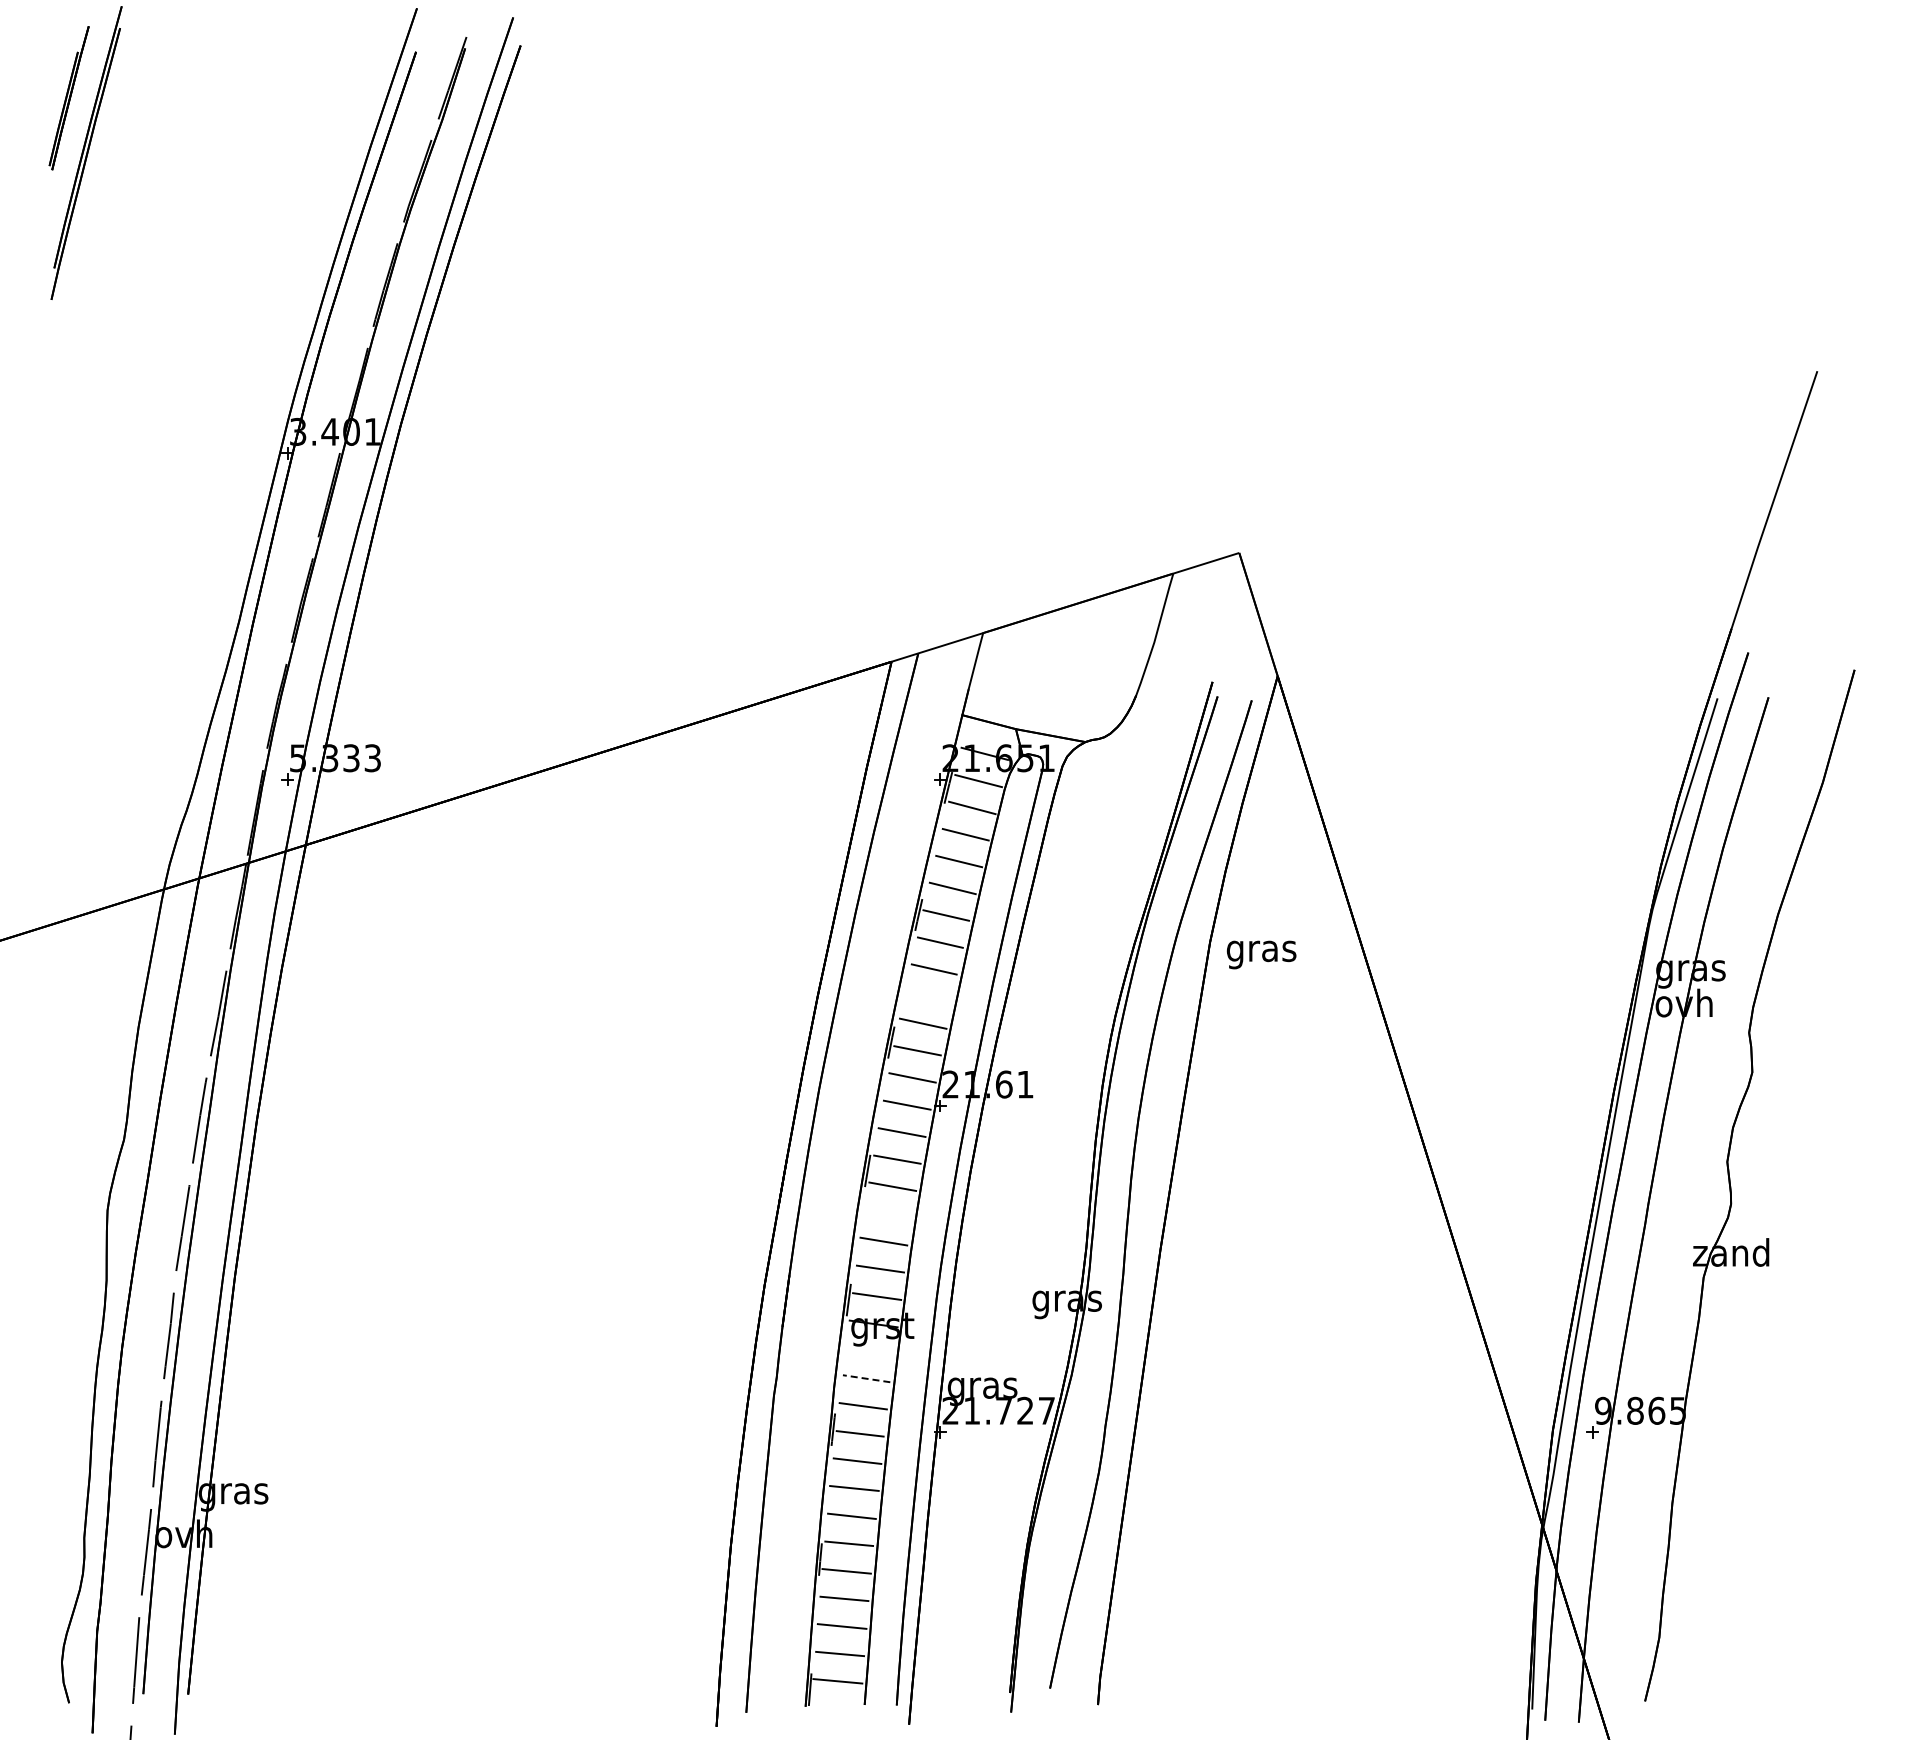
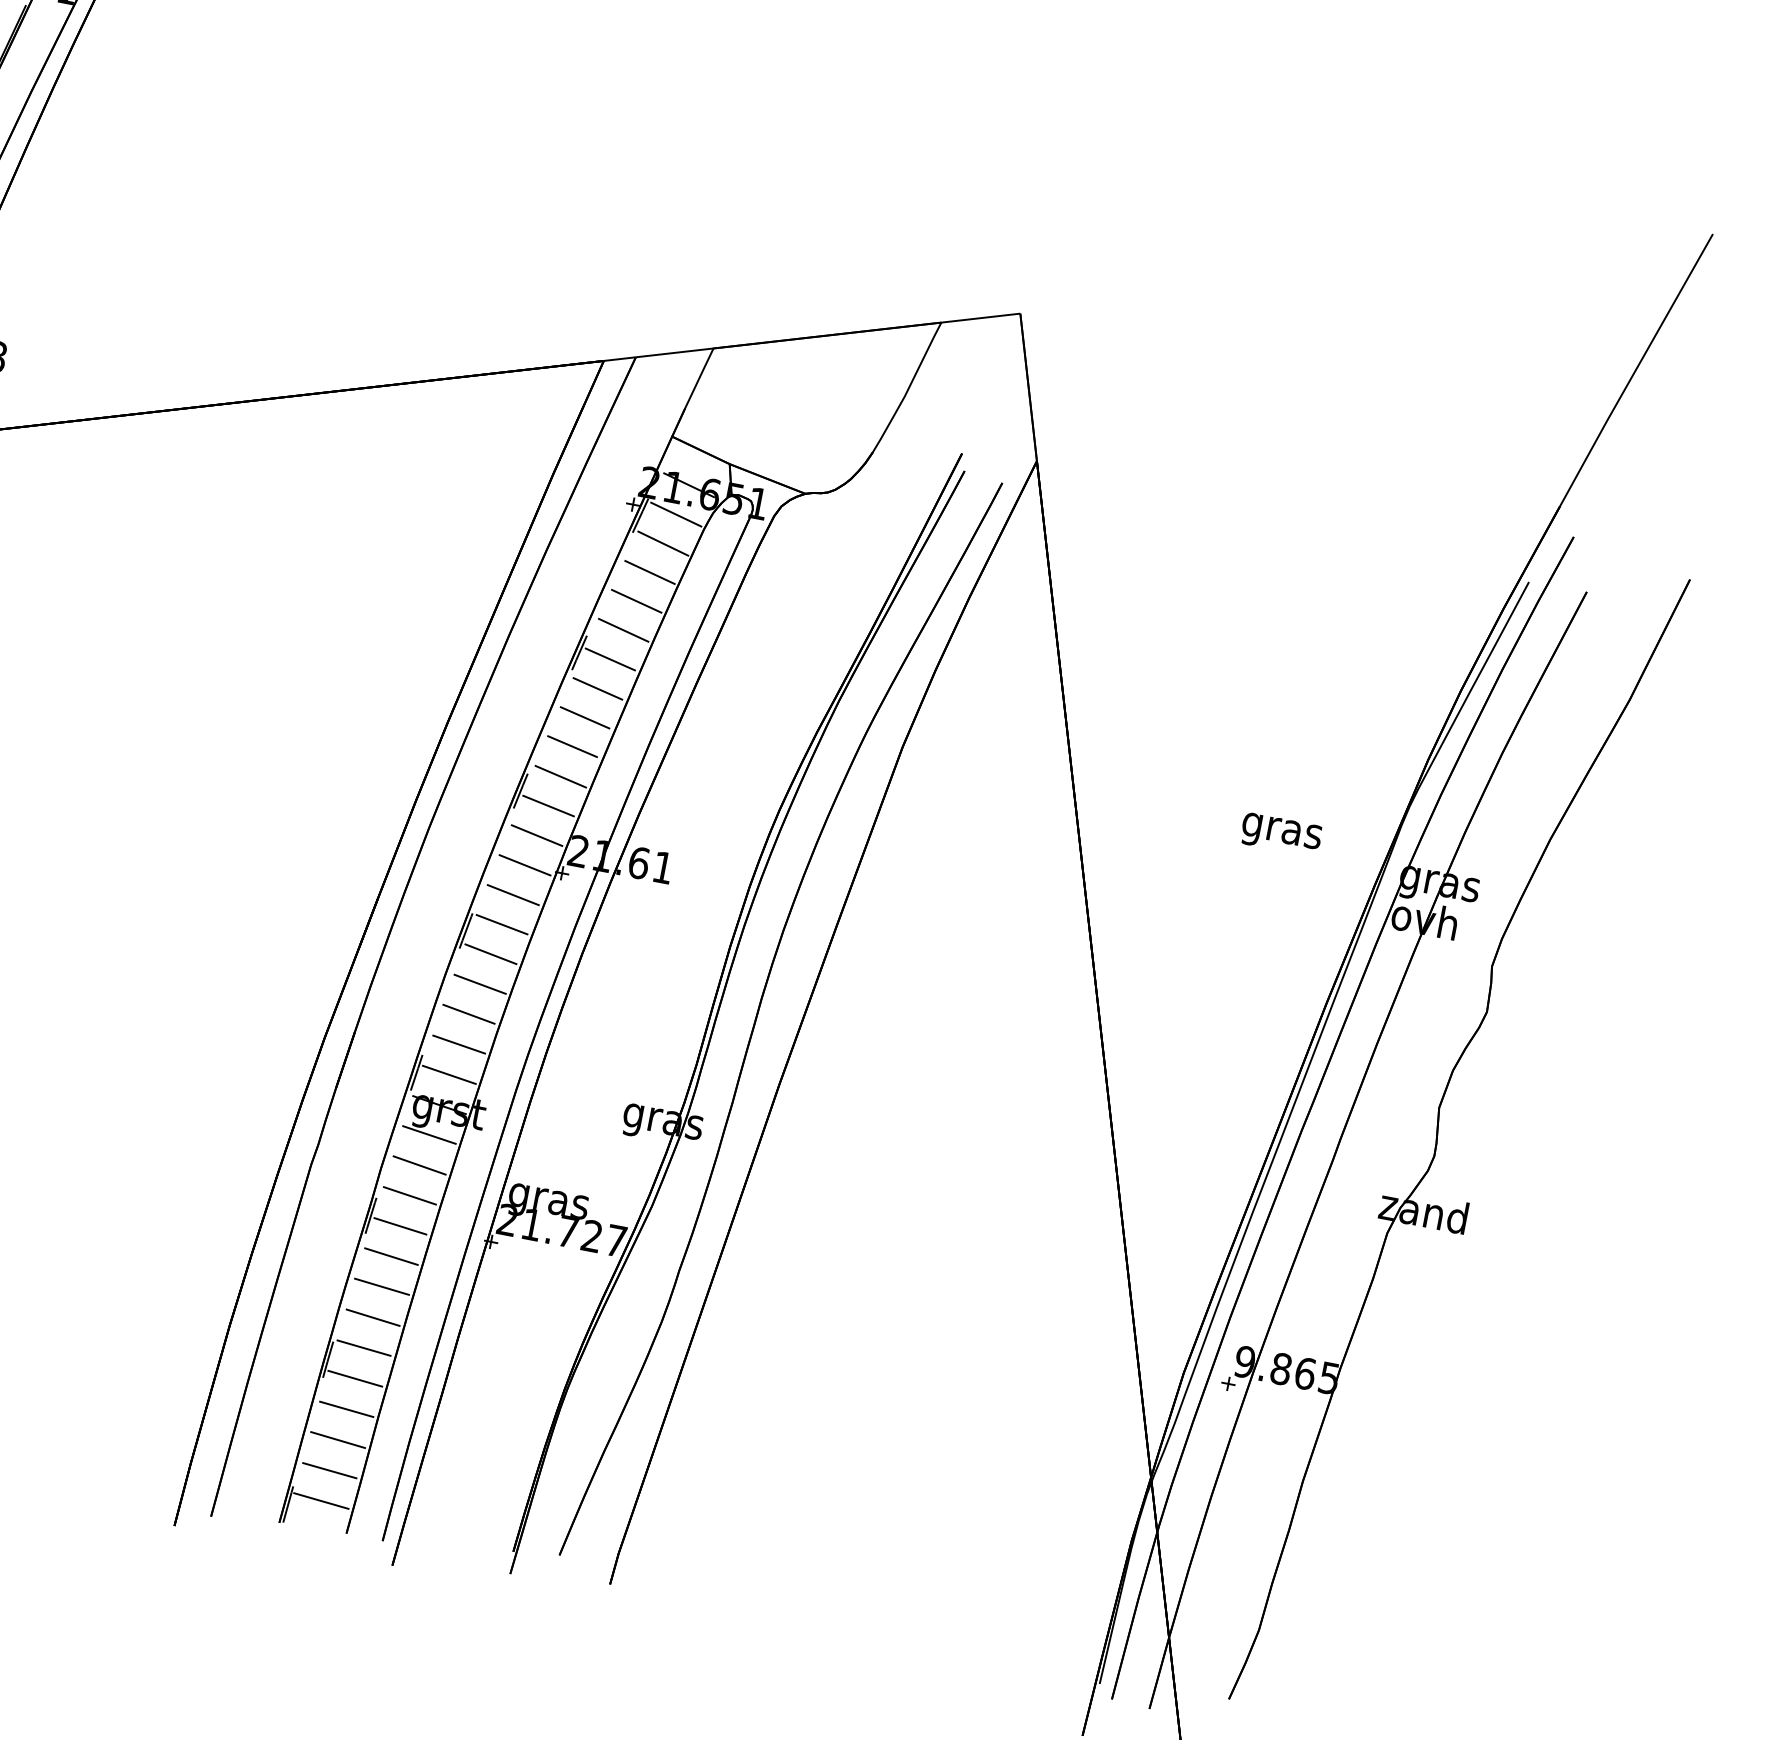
text: (1261, 954) -> (1281, 834), moved
line: (927, 996) -> (571, 746), added
line: (888, 1214) -> (480, 984), added
line: (869, 1350) -> (429, 1134), added
line: (866, 1378) -> (419, 1165), dashed -> solid

